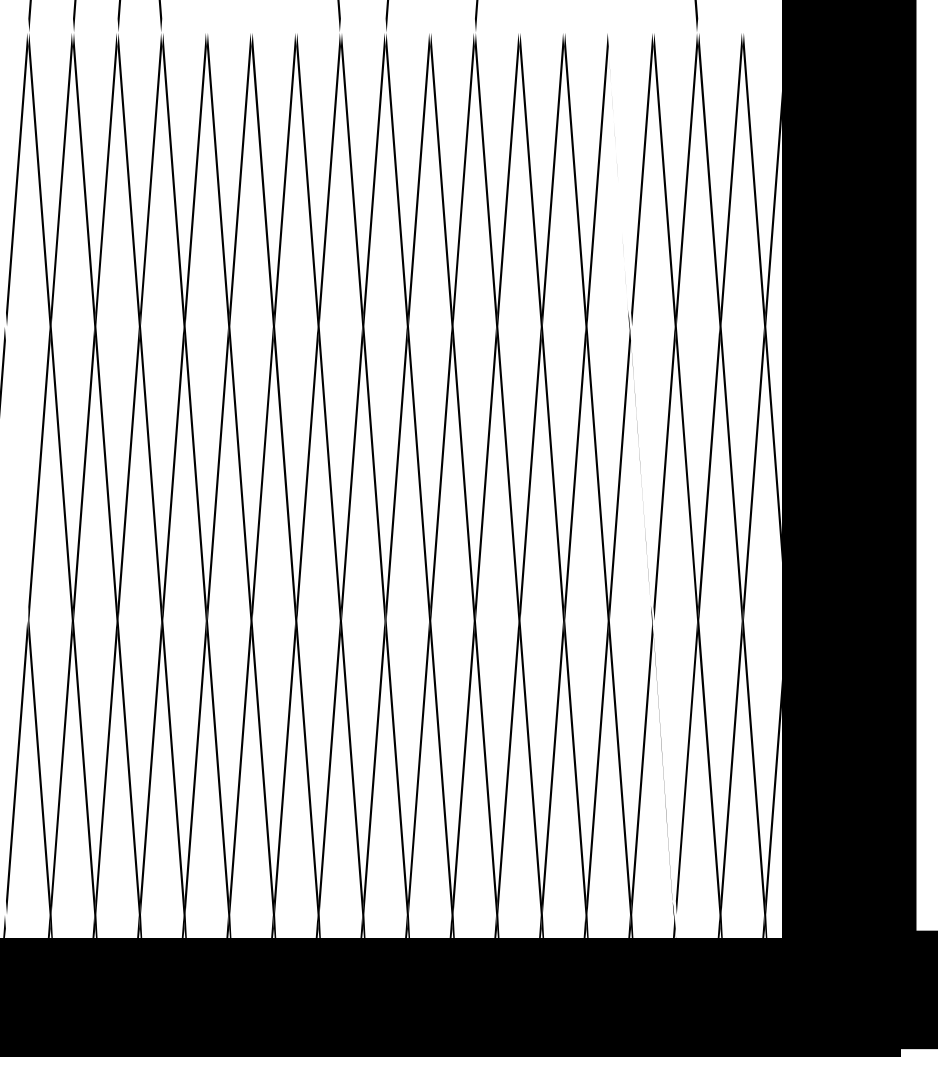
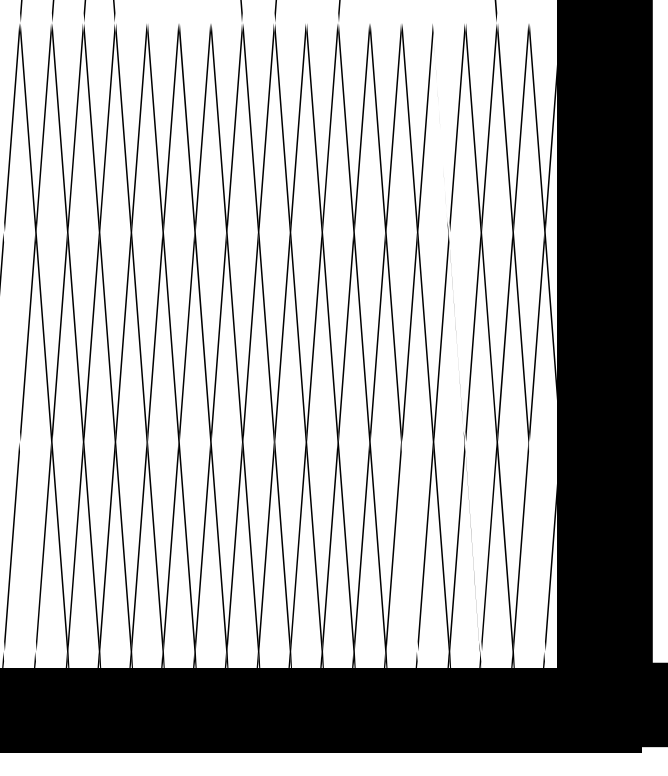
fill: (41, 801) -> (29, 570), removed
fill: (577, 801) -> (411, 570), removed
fill: (756, 801) -> (538, 570), removed

